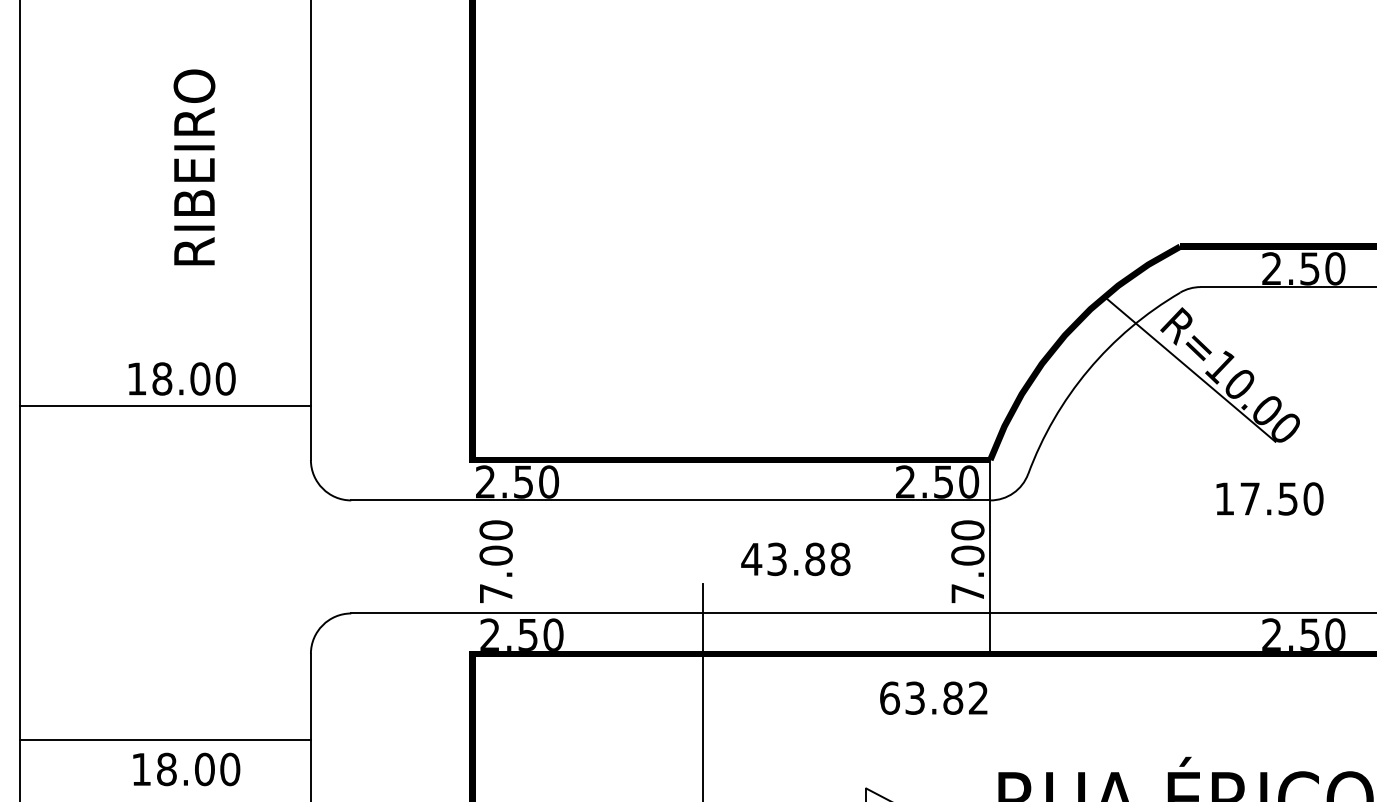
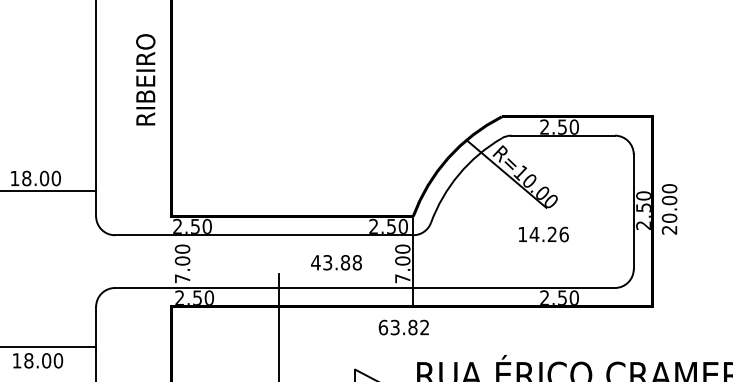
text: (193, 166) -> (145, 79), moved
text: (1279, 498) -> (548, 234), 17.50 -> 14.26
text: (795, 558) -> (336, 262), moved
text: (932, 698) -> (403, 327), moved

